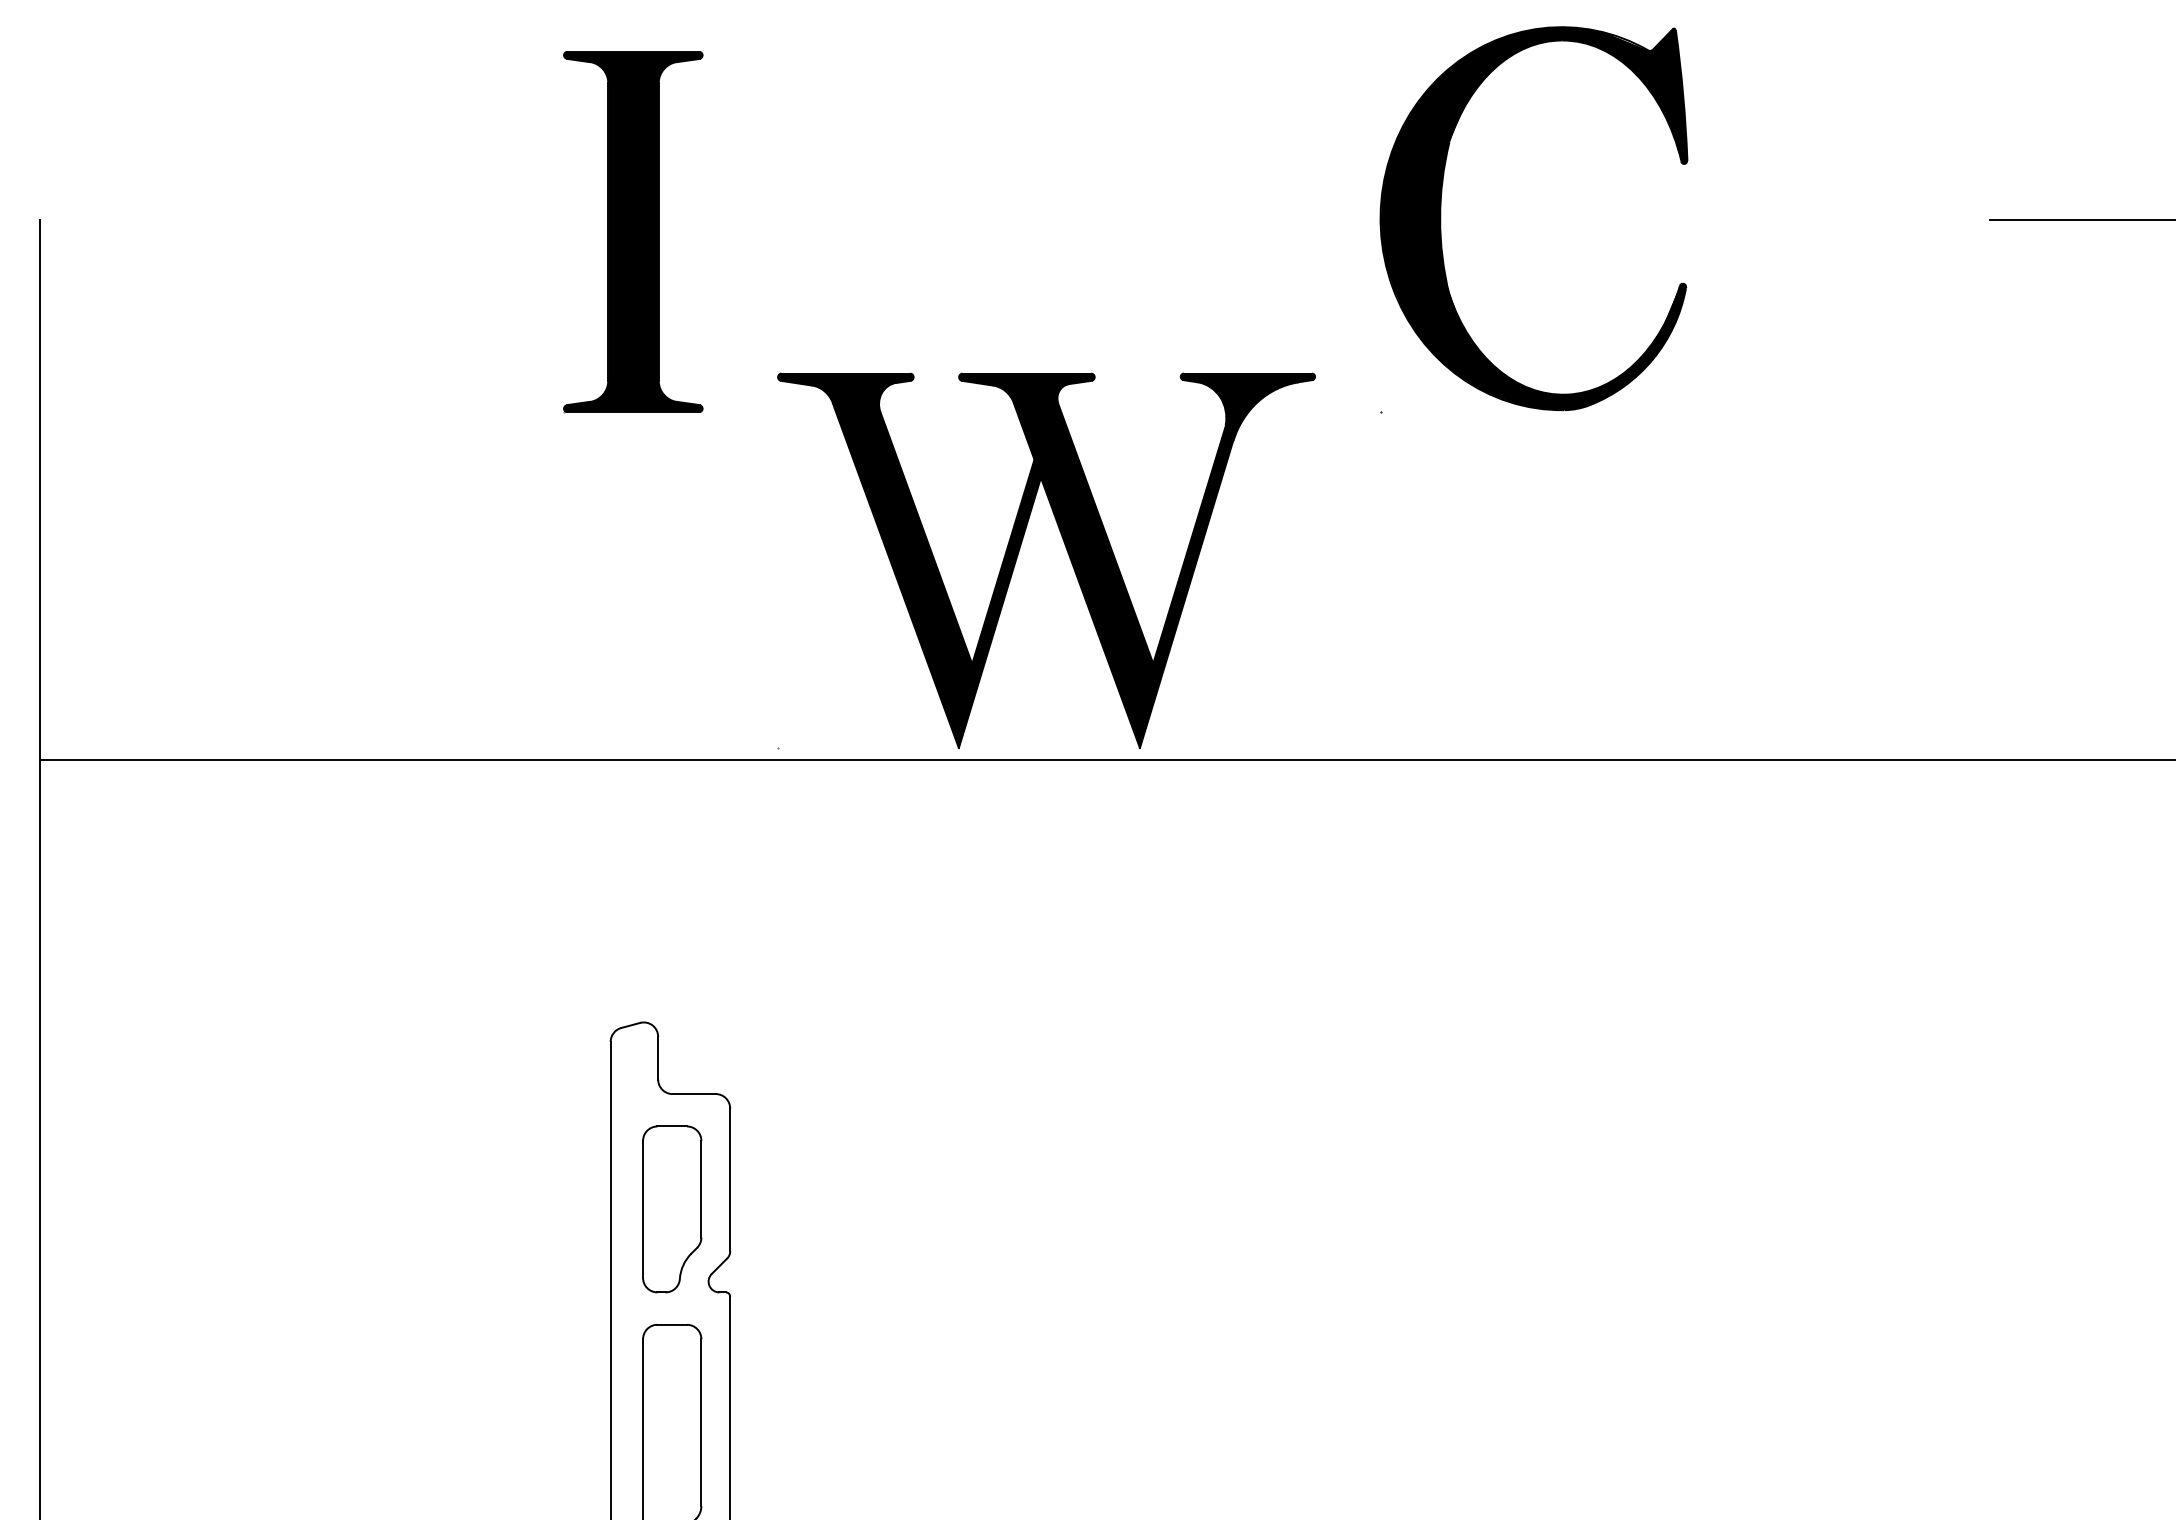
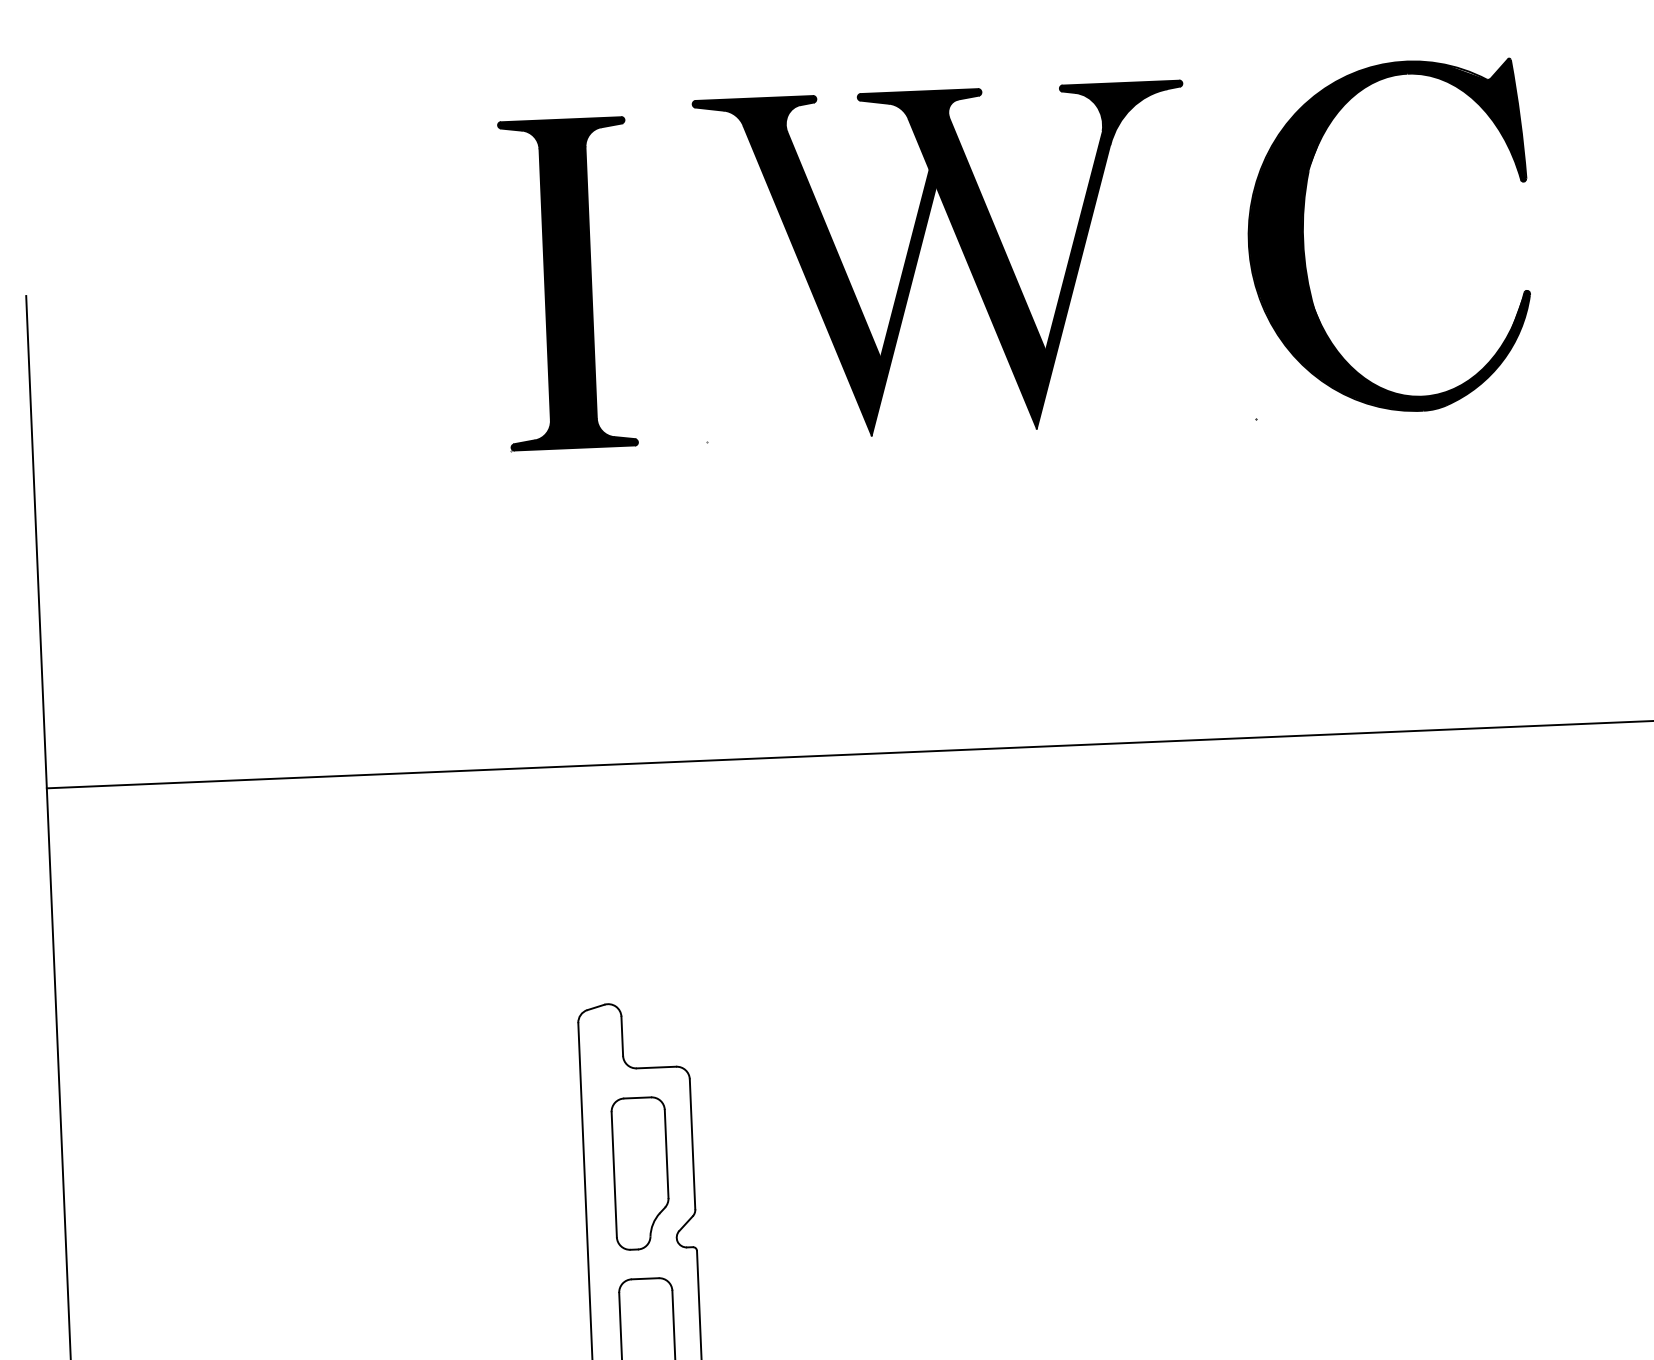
part: (1067, 553) -> (963, 254), moved

